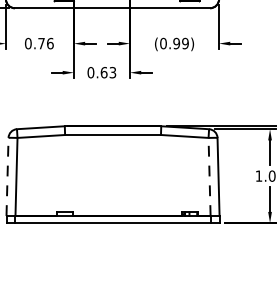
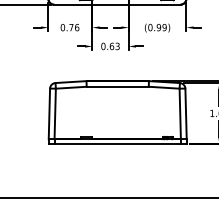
line: (7, 176) -> (49, 113), dashed -> solid
line: (209, 176) -> (180, 113), dashed -> solid

